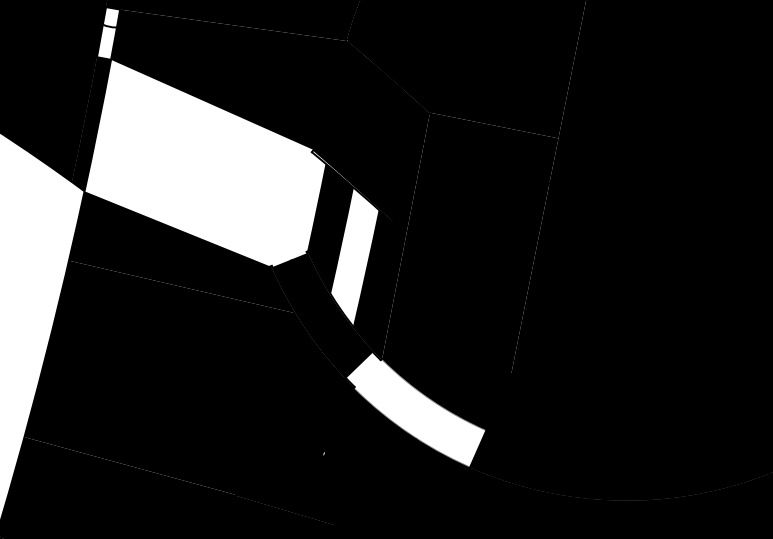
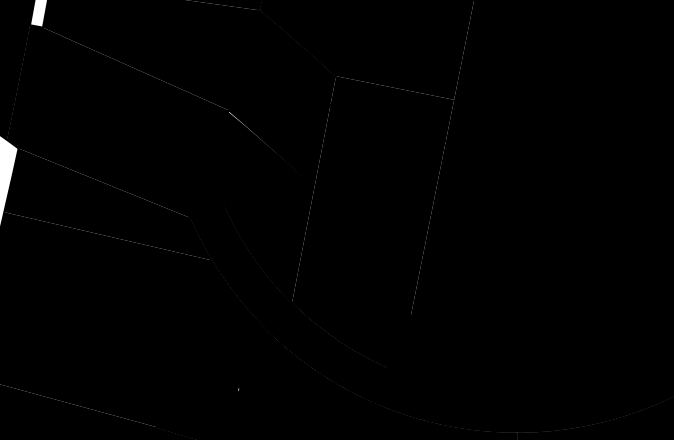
fill: (205, 163) -> (129, 122), added
fill: (354, 257) -> (266, 209), added
fill: (415, 409) -> (322, 348), added

